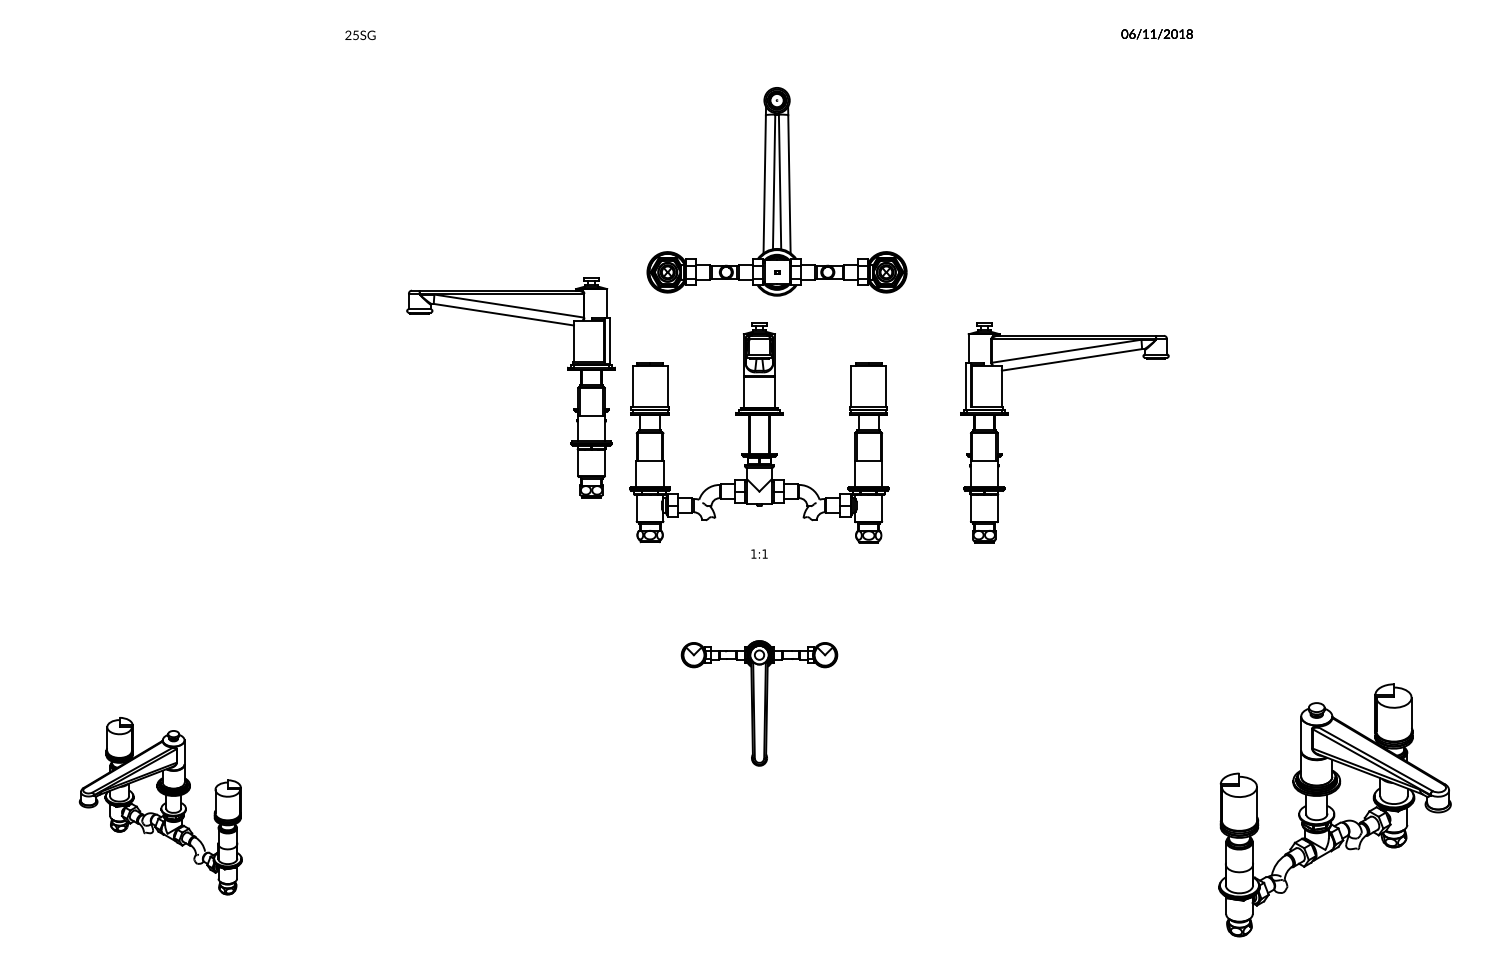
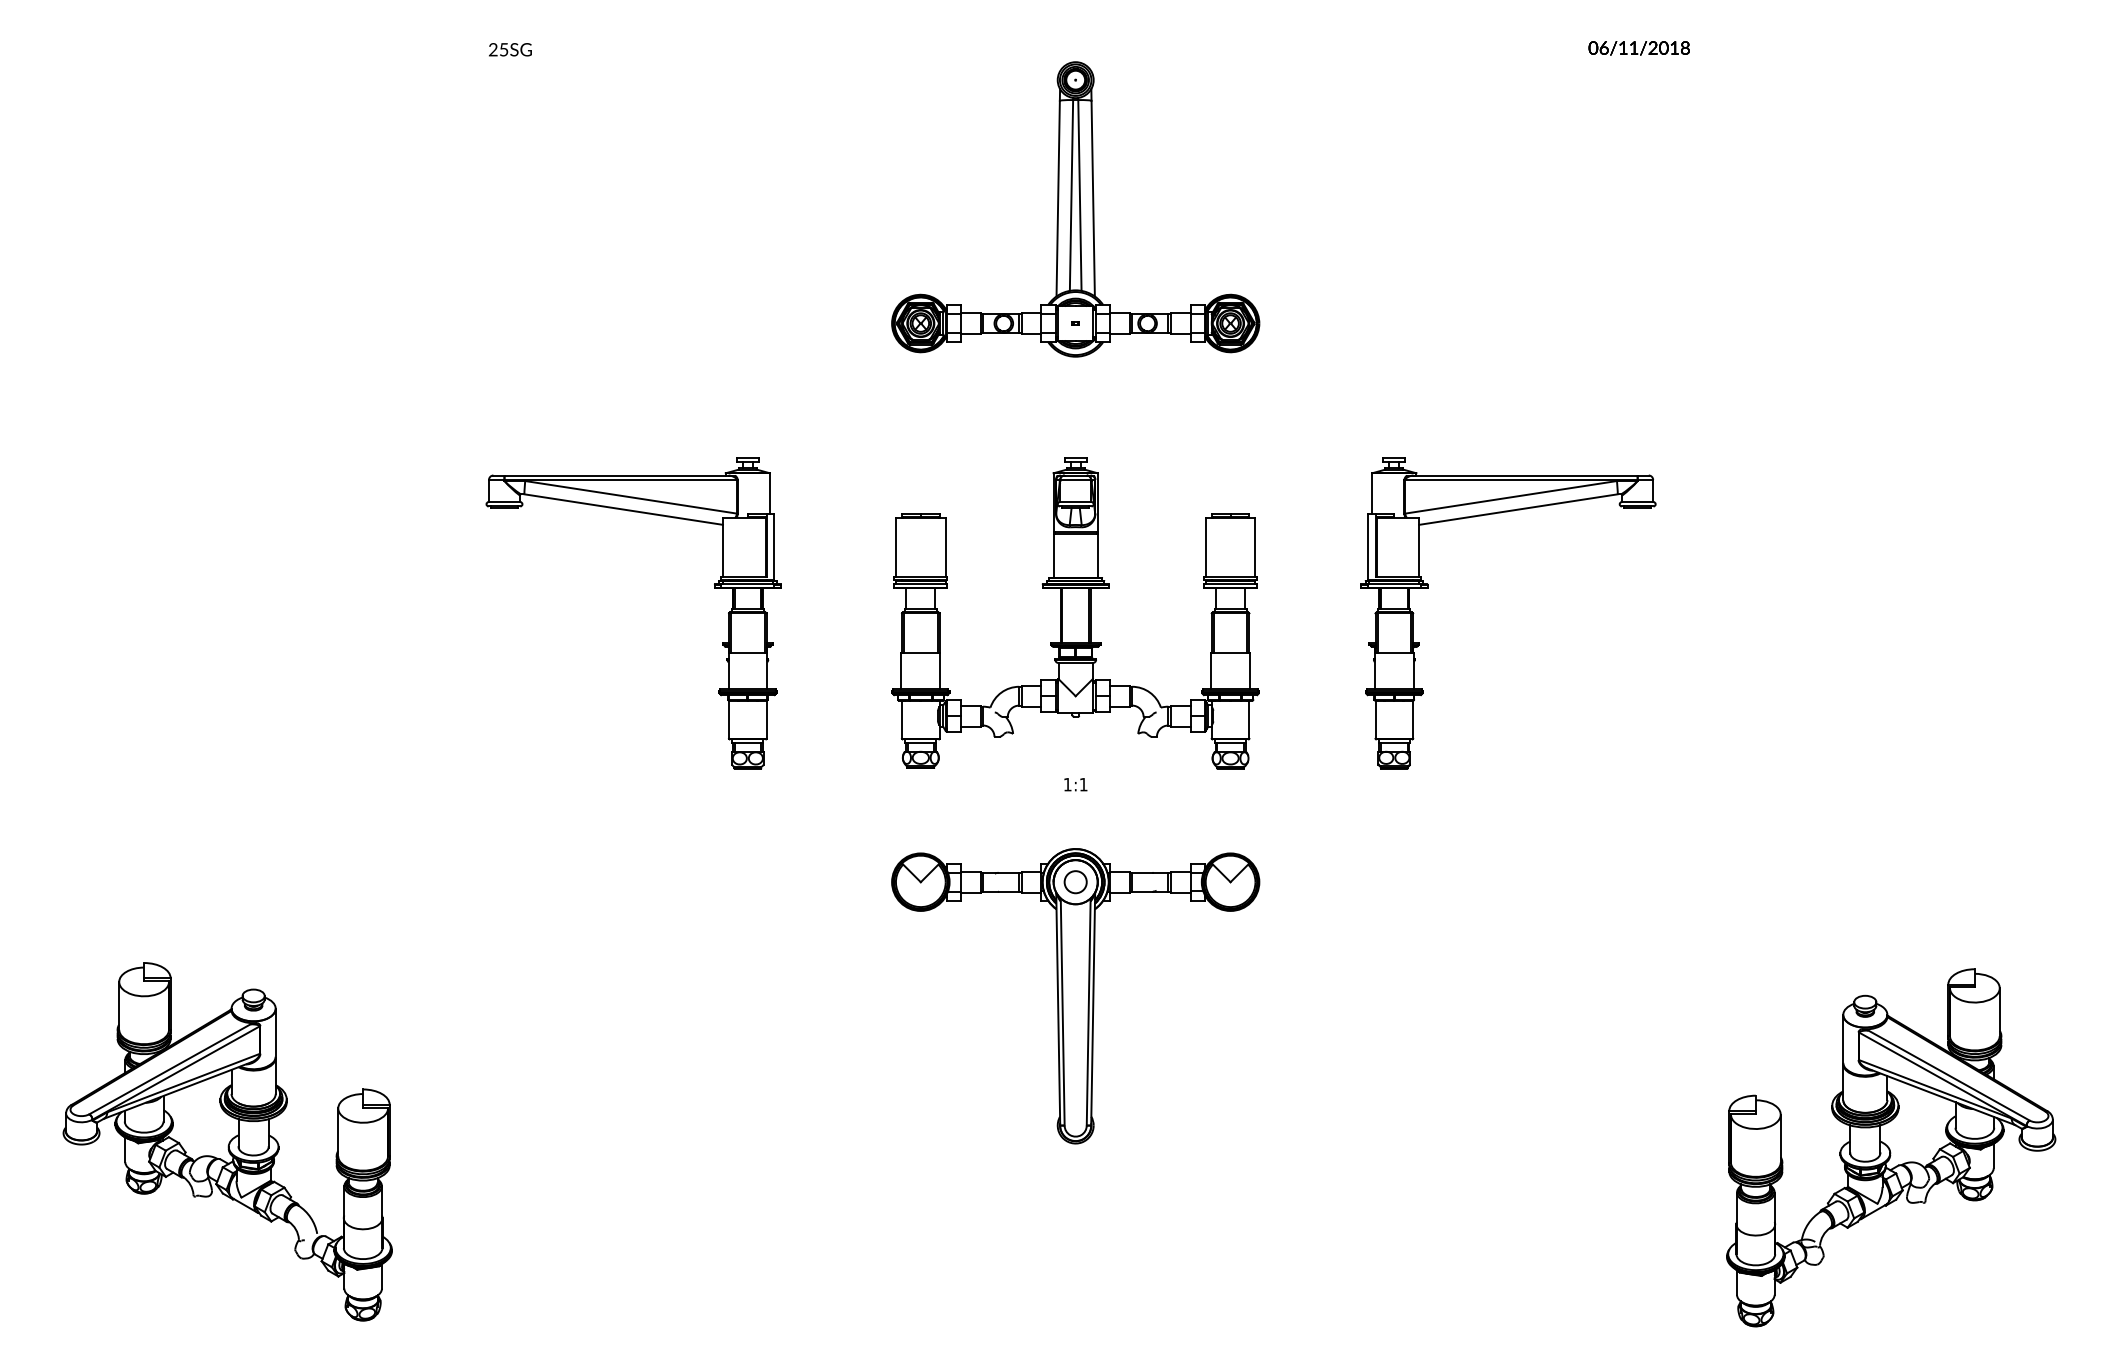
part: (776, 191) -> (1075, 209), moved
part: (568, 370) -> (714, 588), moved
part: (759, 703) -> (1075, 996), size x1.67
part: (160, 805) -> (227, 1141), size x1.43

